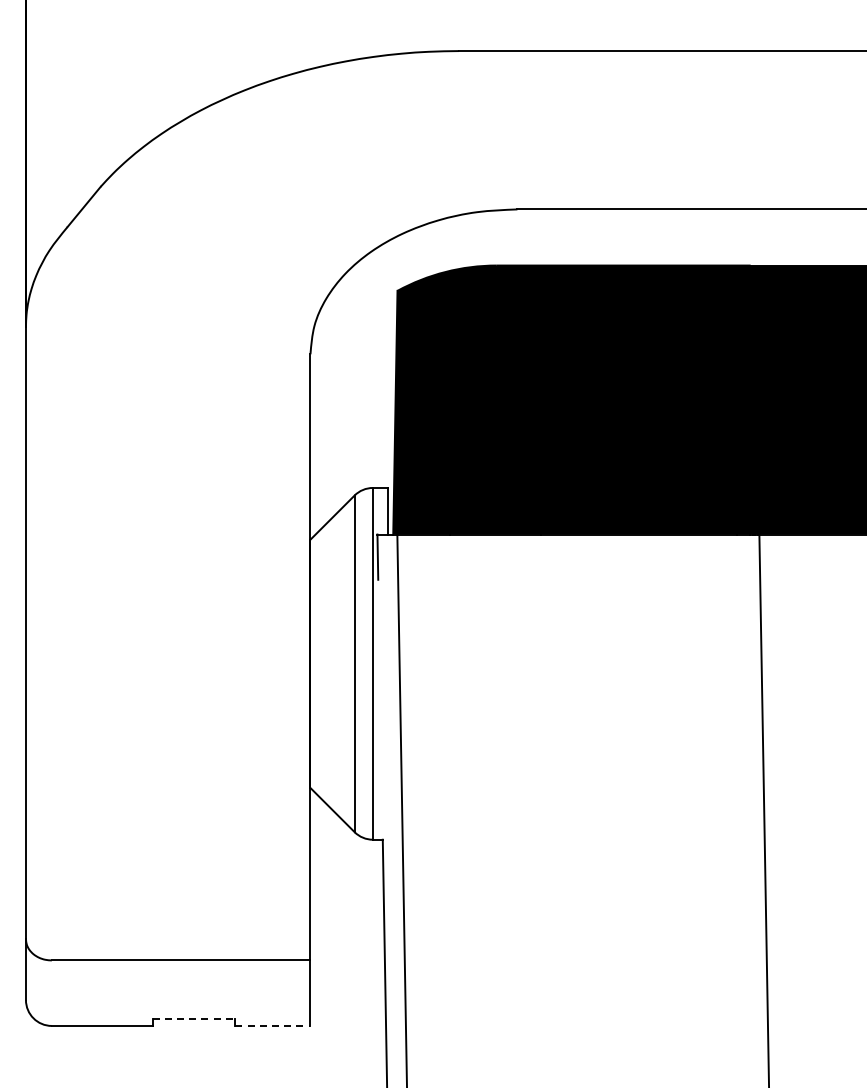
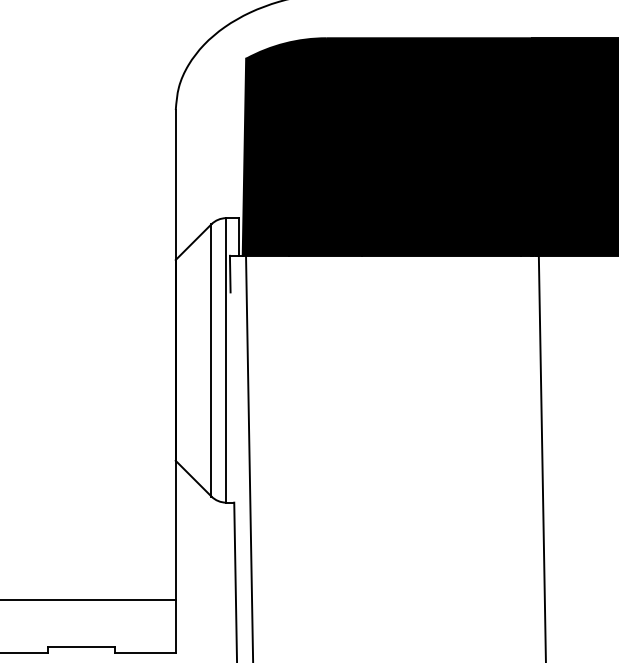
line: (194, 1018) -> (81, 647), dashed -> solid
line: (272, 1025) -> (145, 652), dashed -> solid

